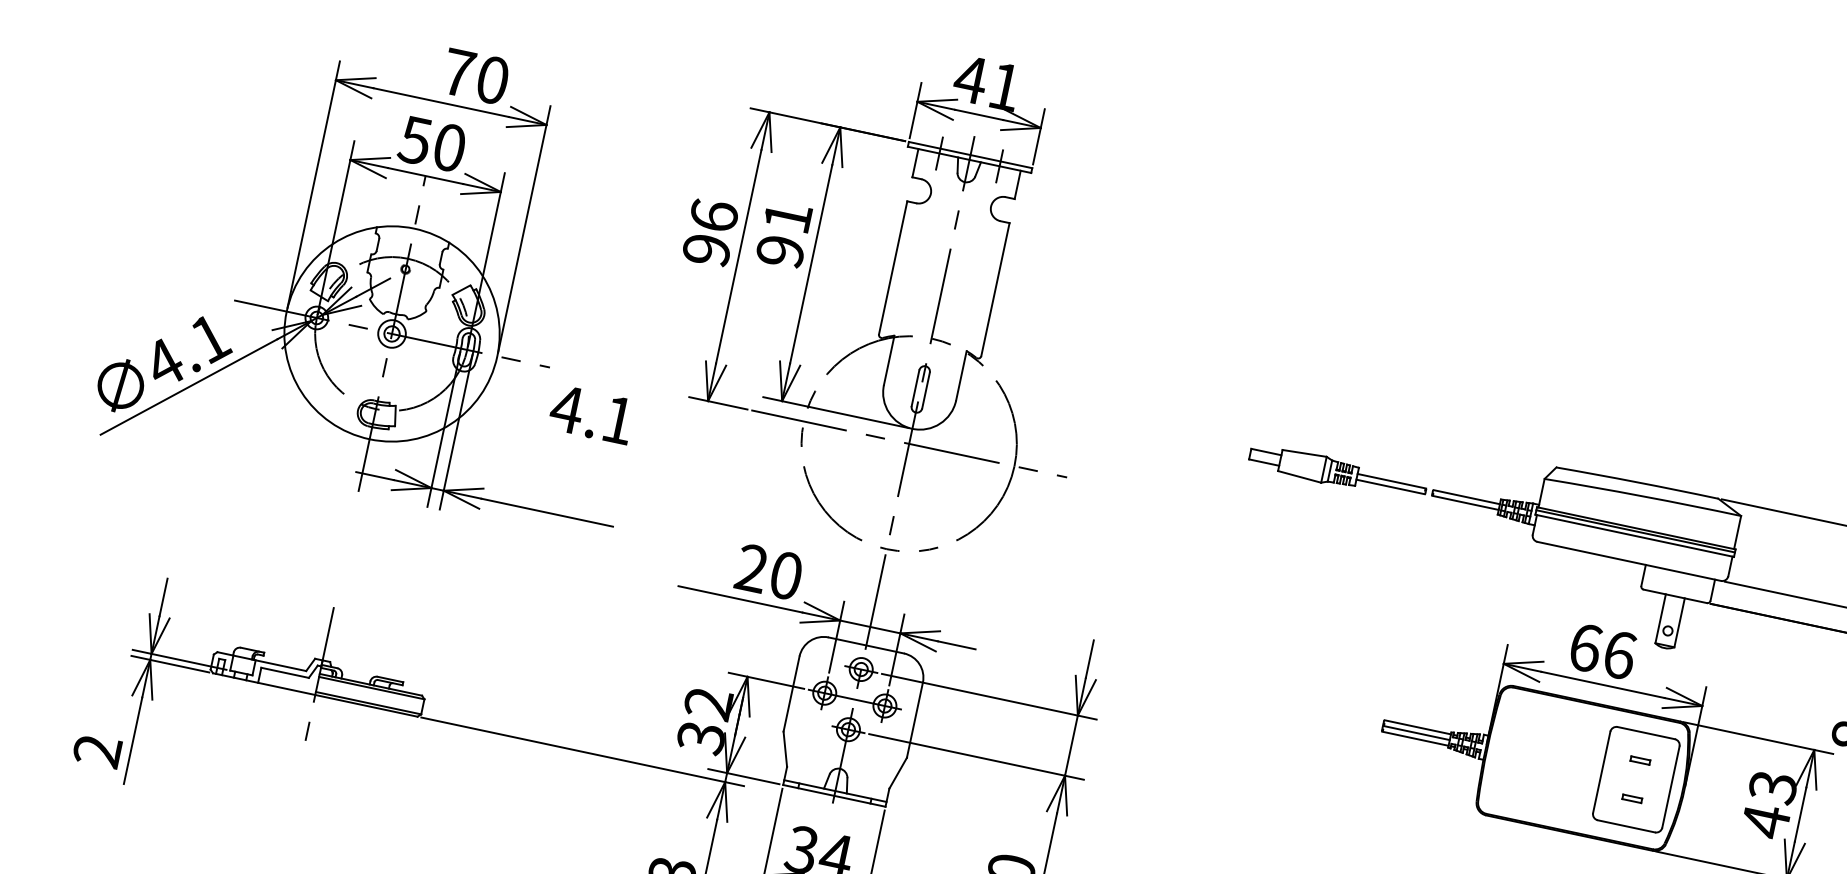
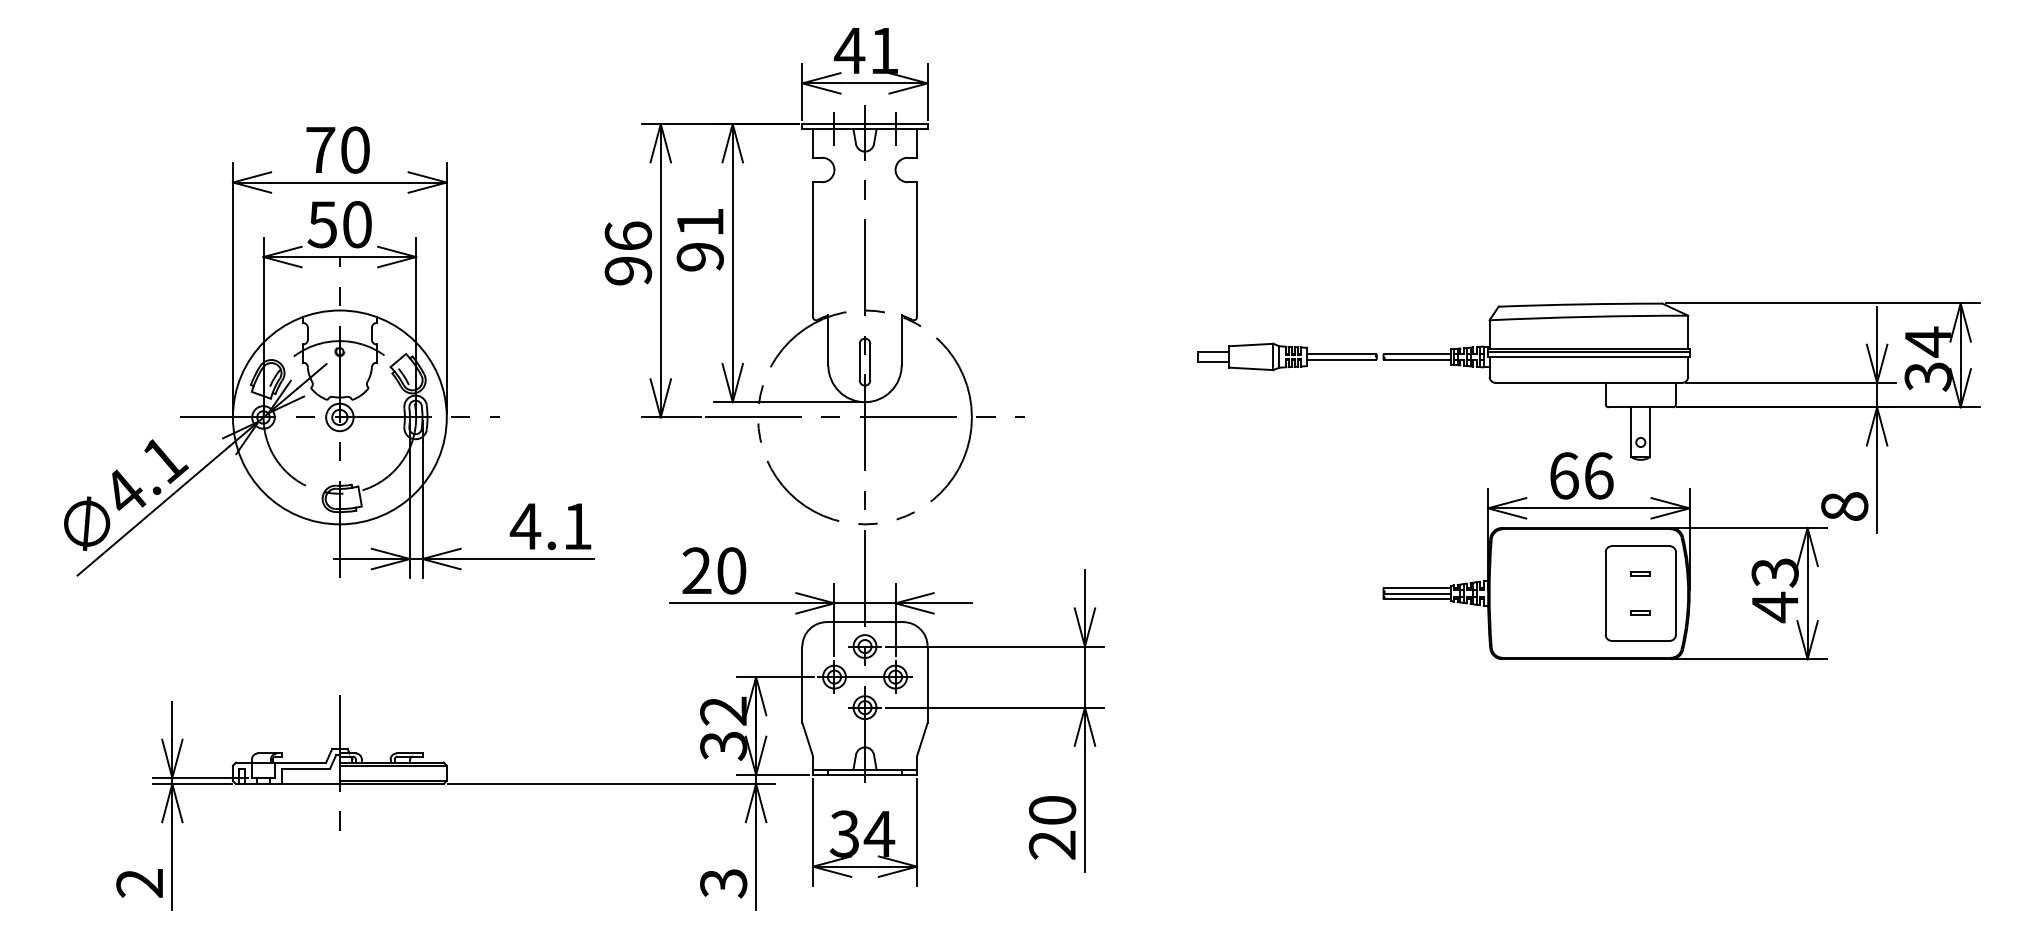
text: (475, 75) -> (337, 149), moved
text: (591, 414) -> (550, 526), moved
text: (769, 571) -> (714, 570), moved

